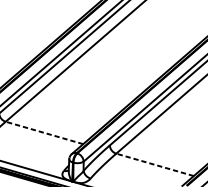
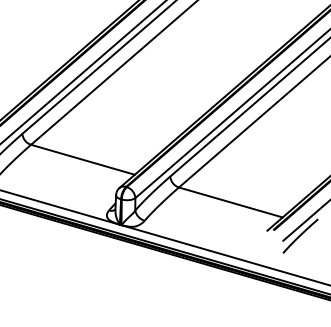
line: (44, 132) -> (82, 159), dashed -> solid
line: (154, 164) -> (230, 202), dashed -> solid

